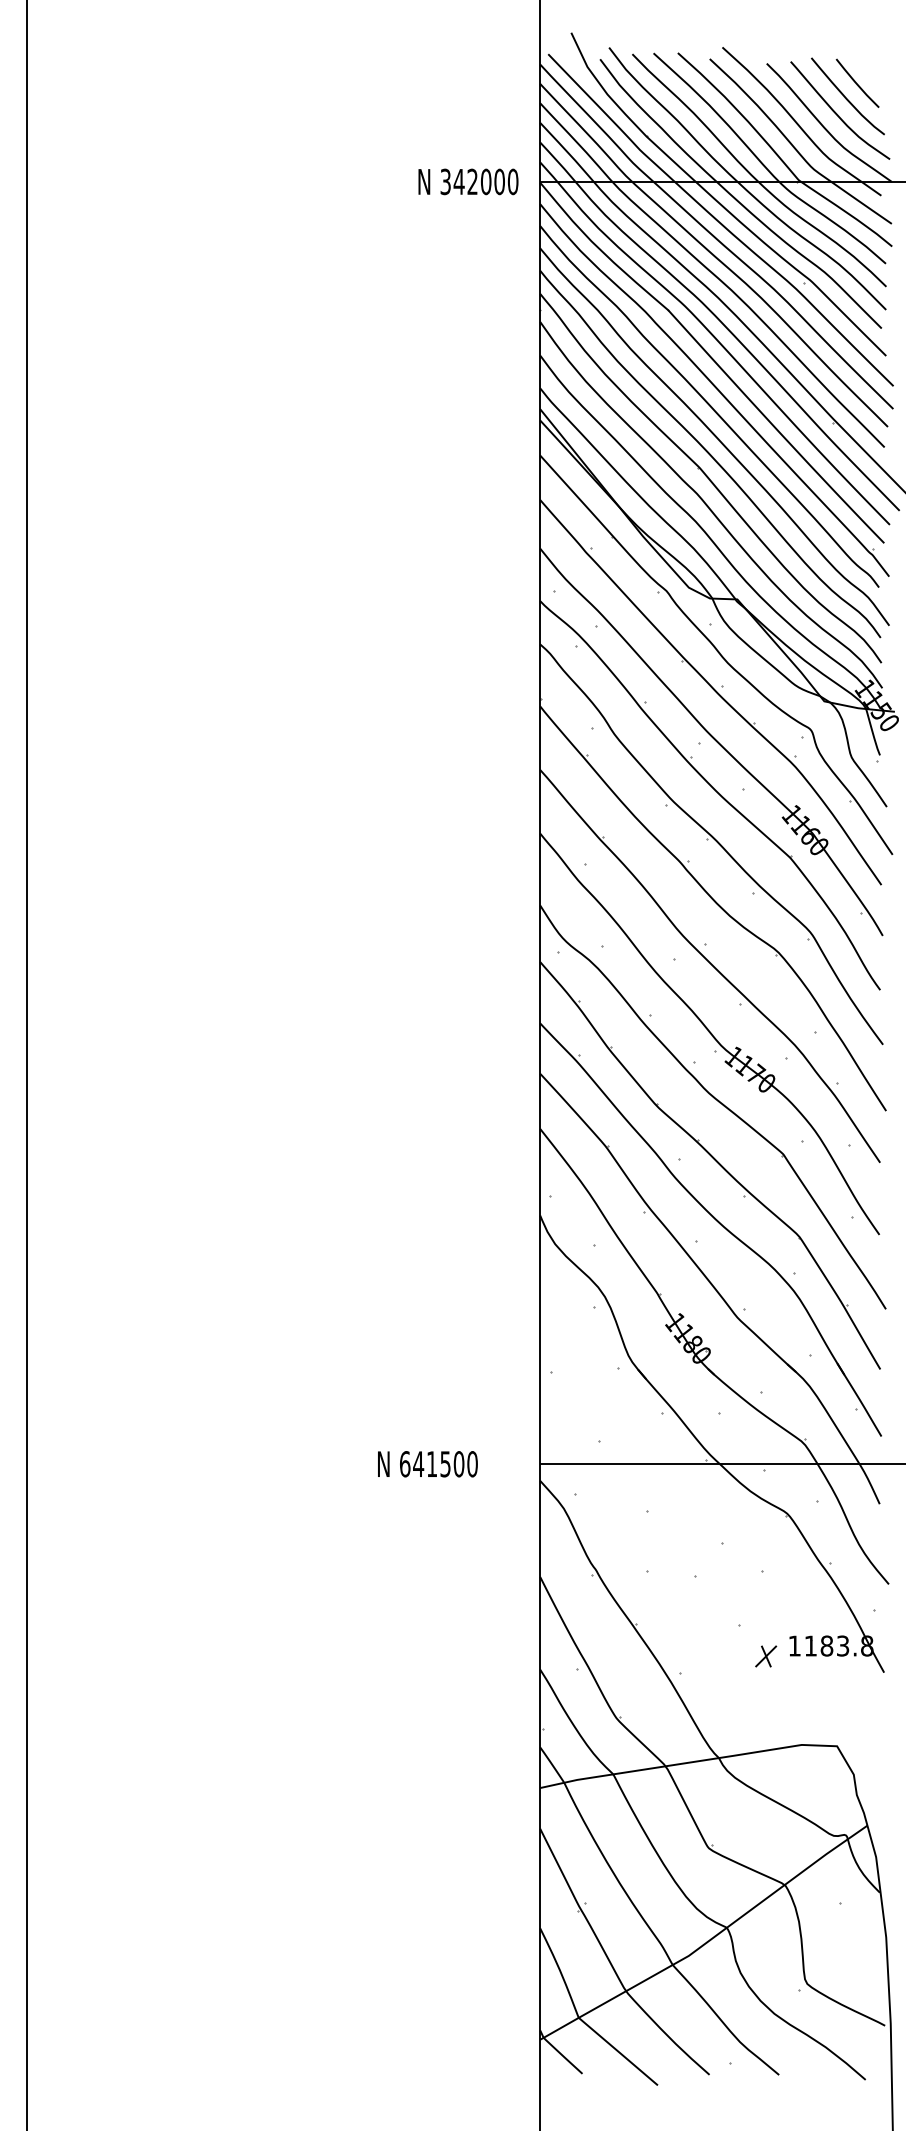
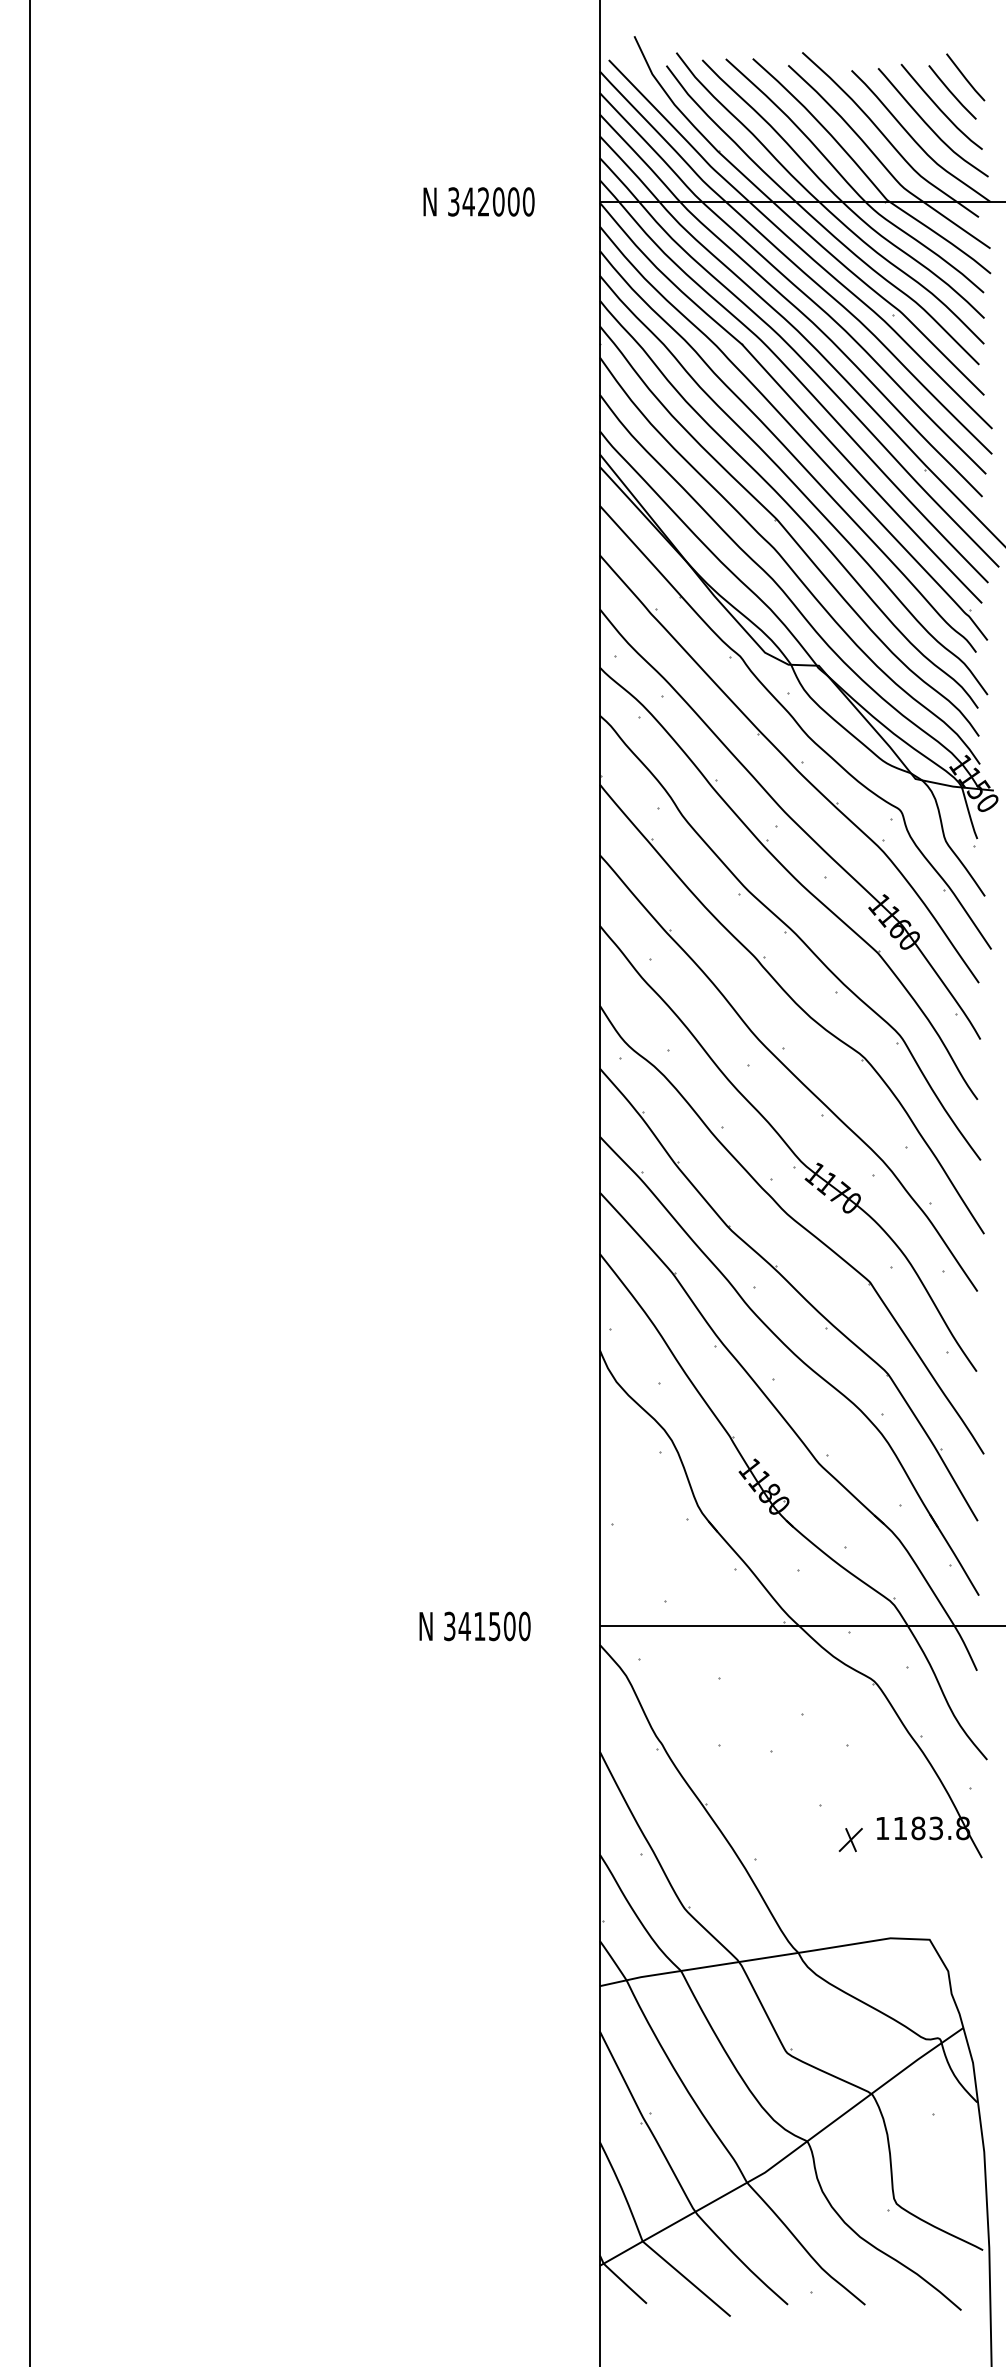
line: (869, 69) -> (965, 77), added
text: (468, 181) -> (479, 201), moved
text: (405, 1464) -> (450, 1626), 641500 -> 341500

